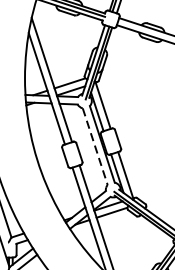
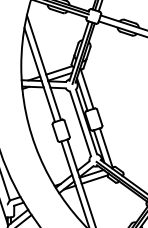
line: (95, 146) -> (80, 123), dashed -> solid

